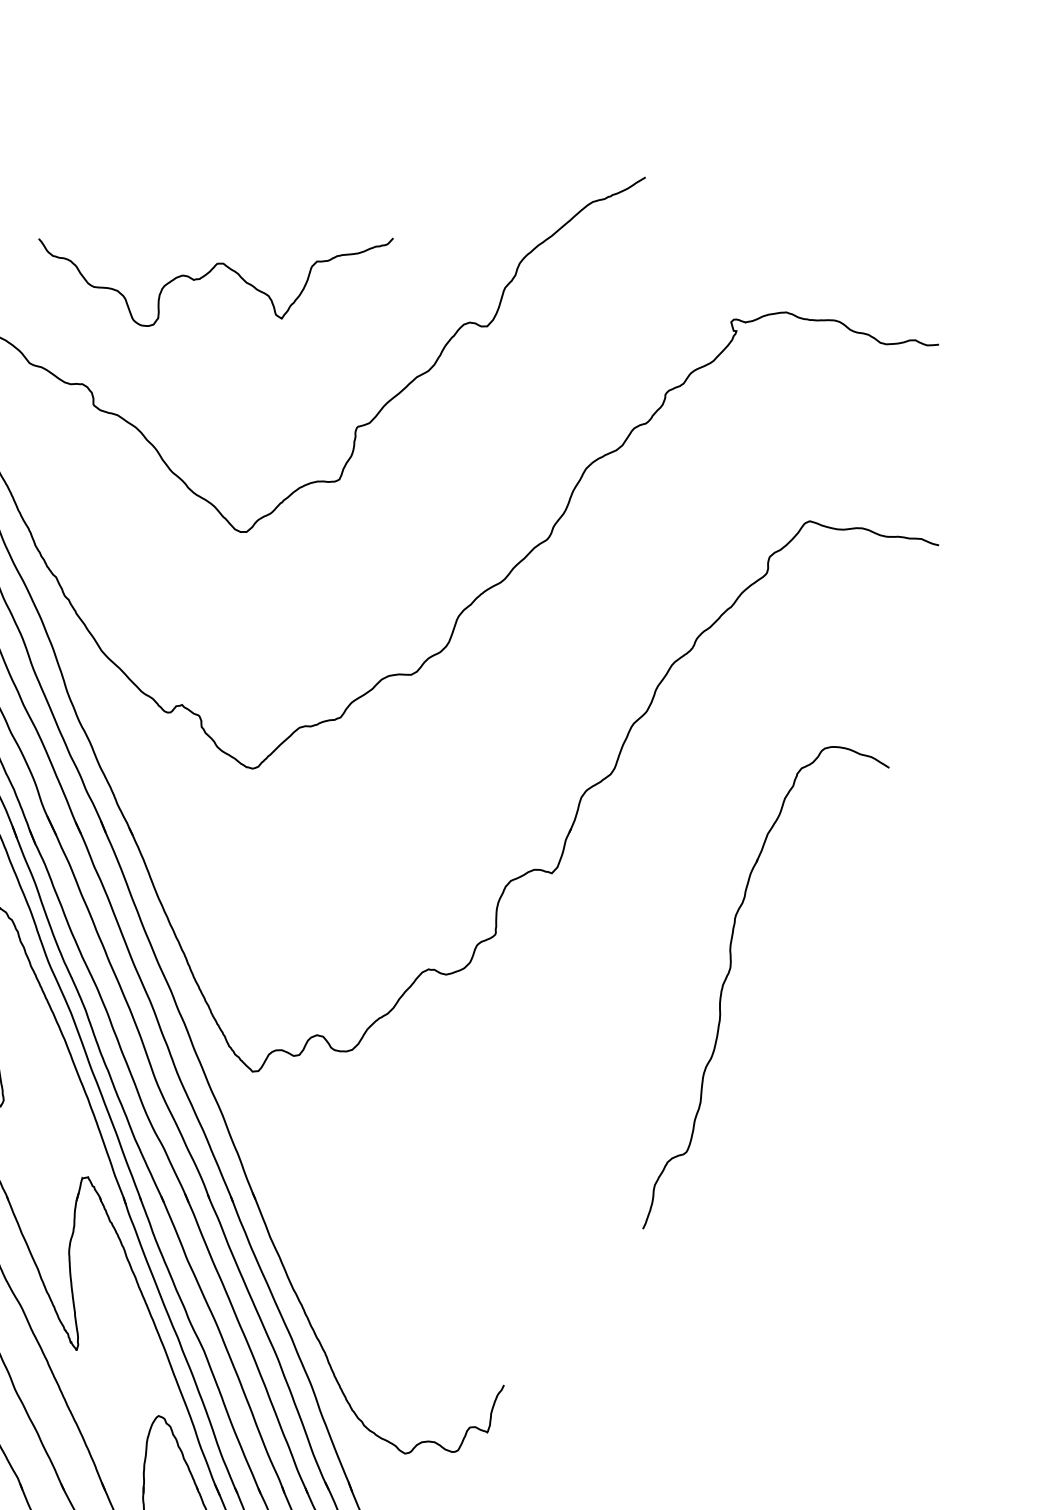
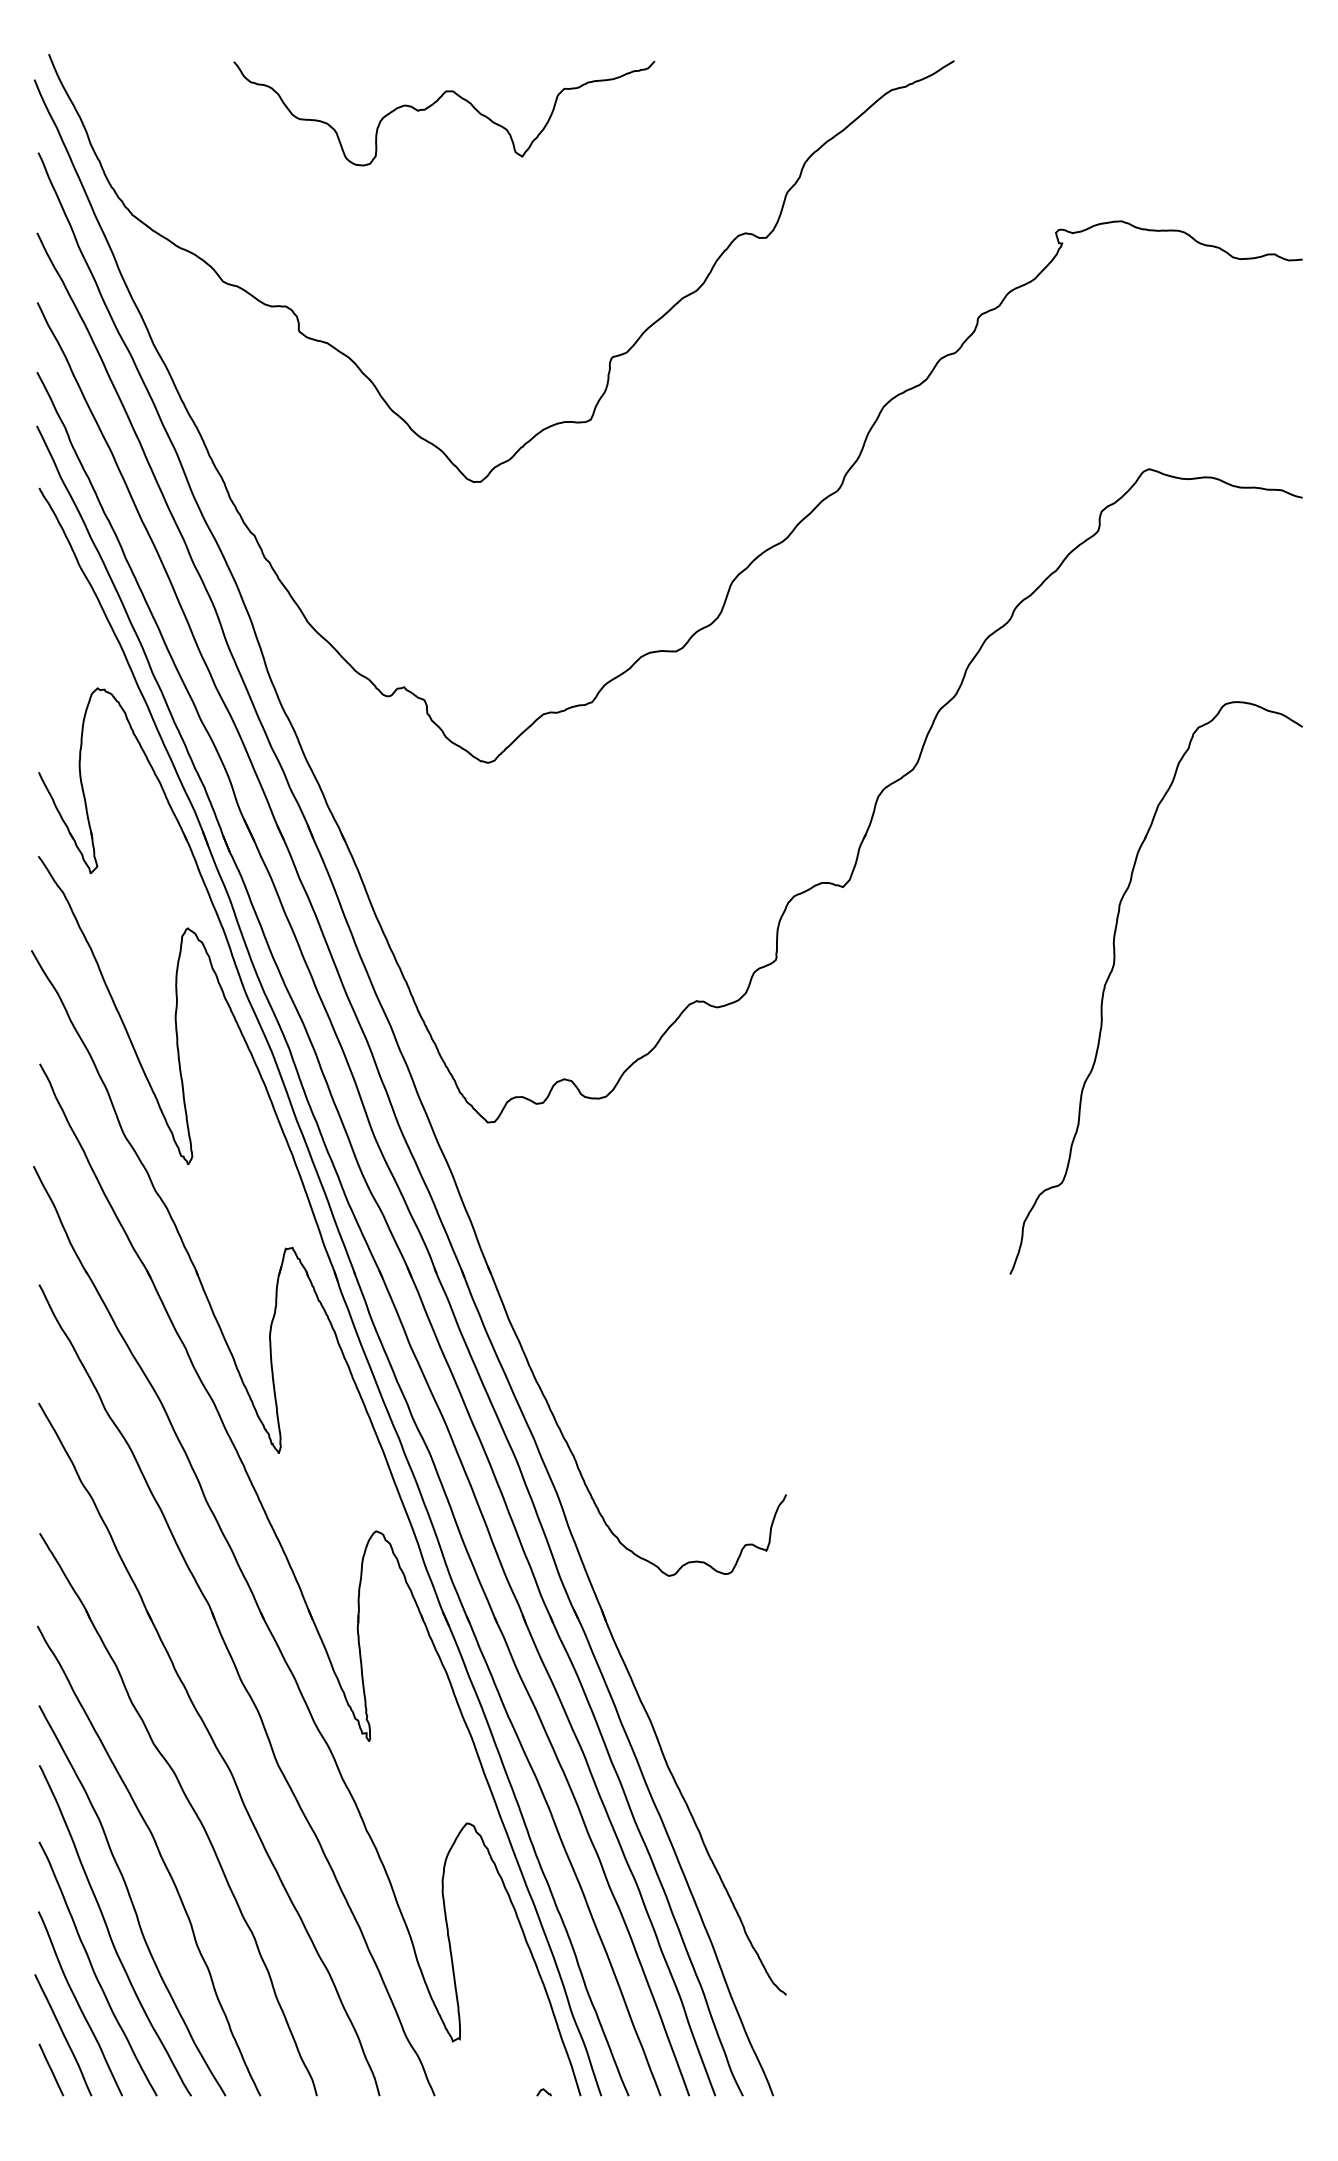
curve: (208, 273) -> (435, 103), moved
part: (730, 972) -> (1113, 969), moved

